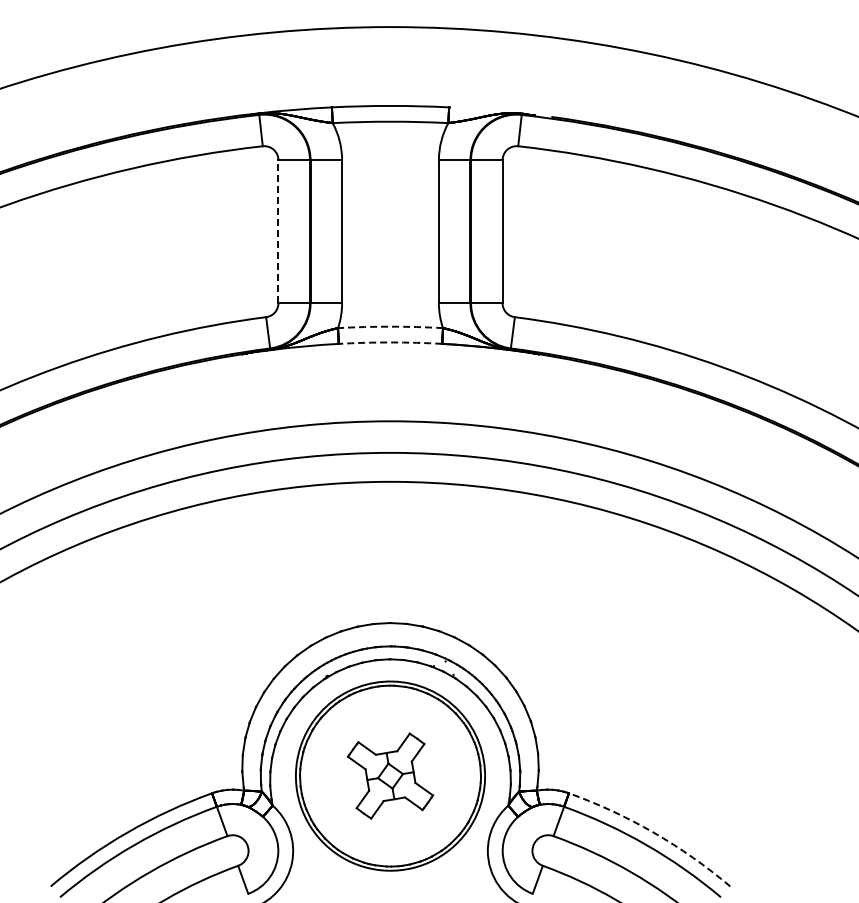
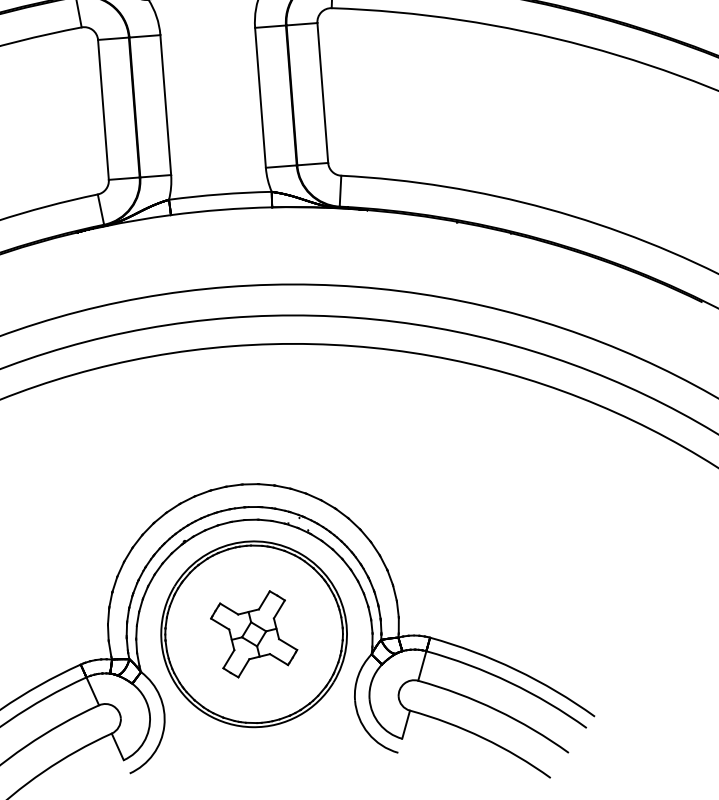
line: (278, 231) -> (103, 109), dashed -> solid
arc: (390, 326) -> (220, 194), dashed -> solid
arc: (390, 342) -> (221, 209), dashed -> solid
arc: (653, 832) -> (515, 669), dashed -> solid

